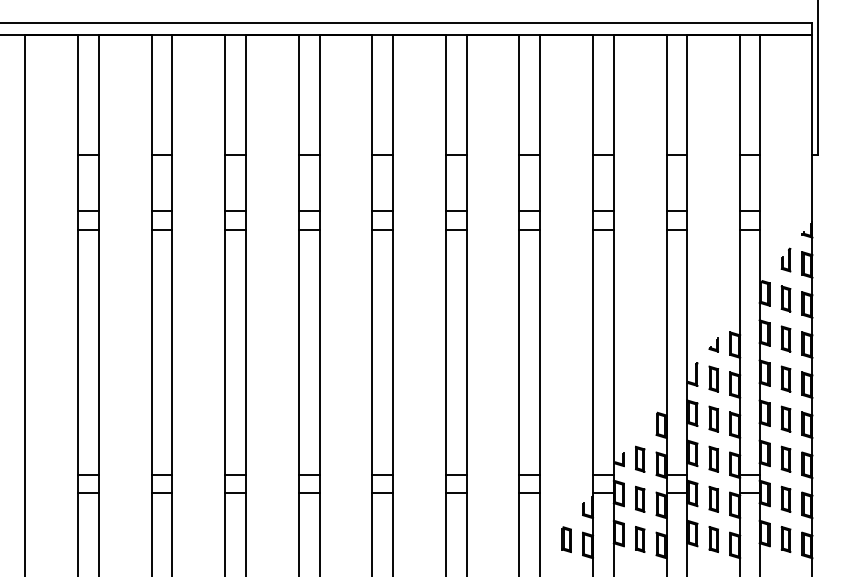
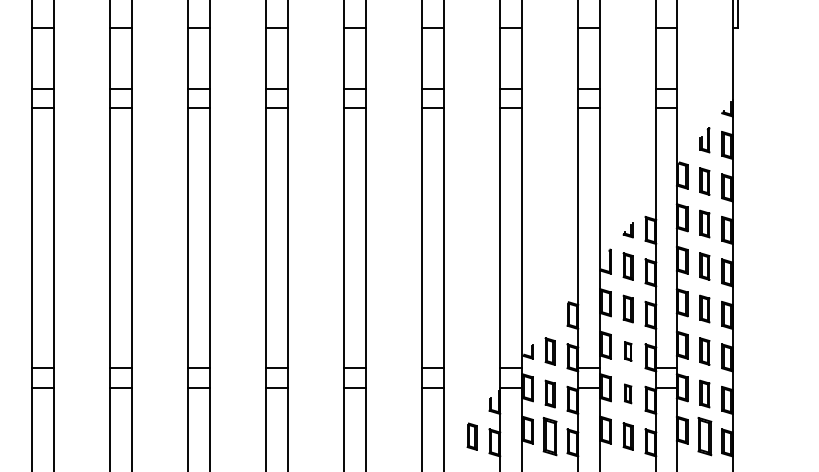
part: (713, 458) -> (627, 350), size x0.7
part: (713, 498) -> (627, 393), size x0.7
part: (640, 539) -> (550, 436), size x1.4
part: (785, 539) -> (704, 436), size x1.4

